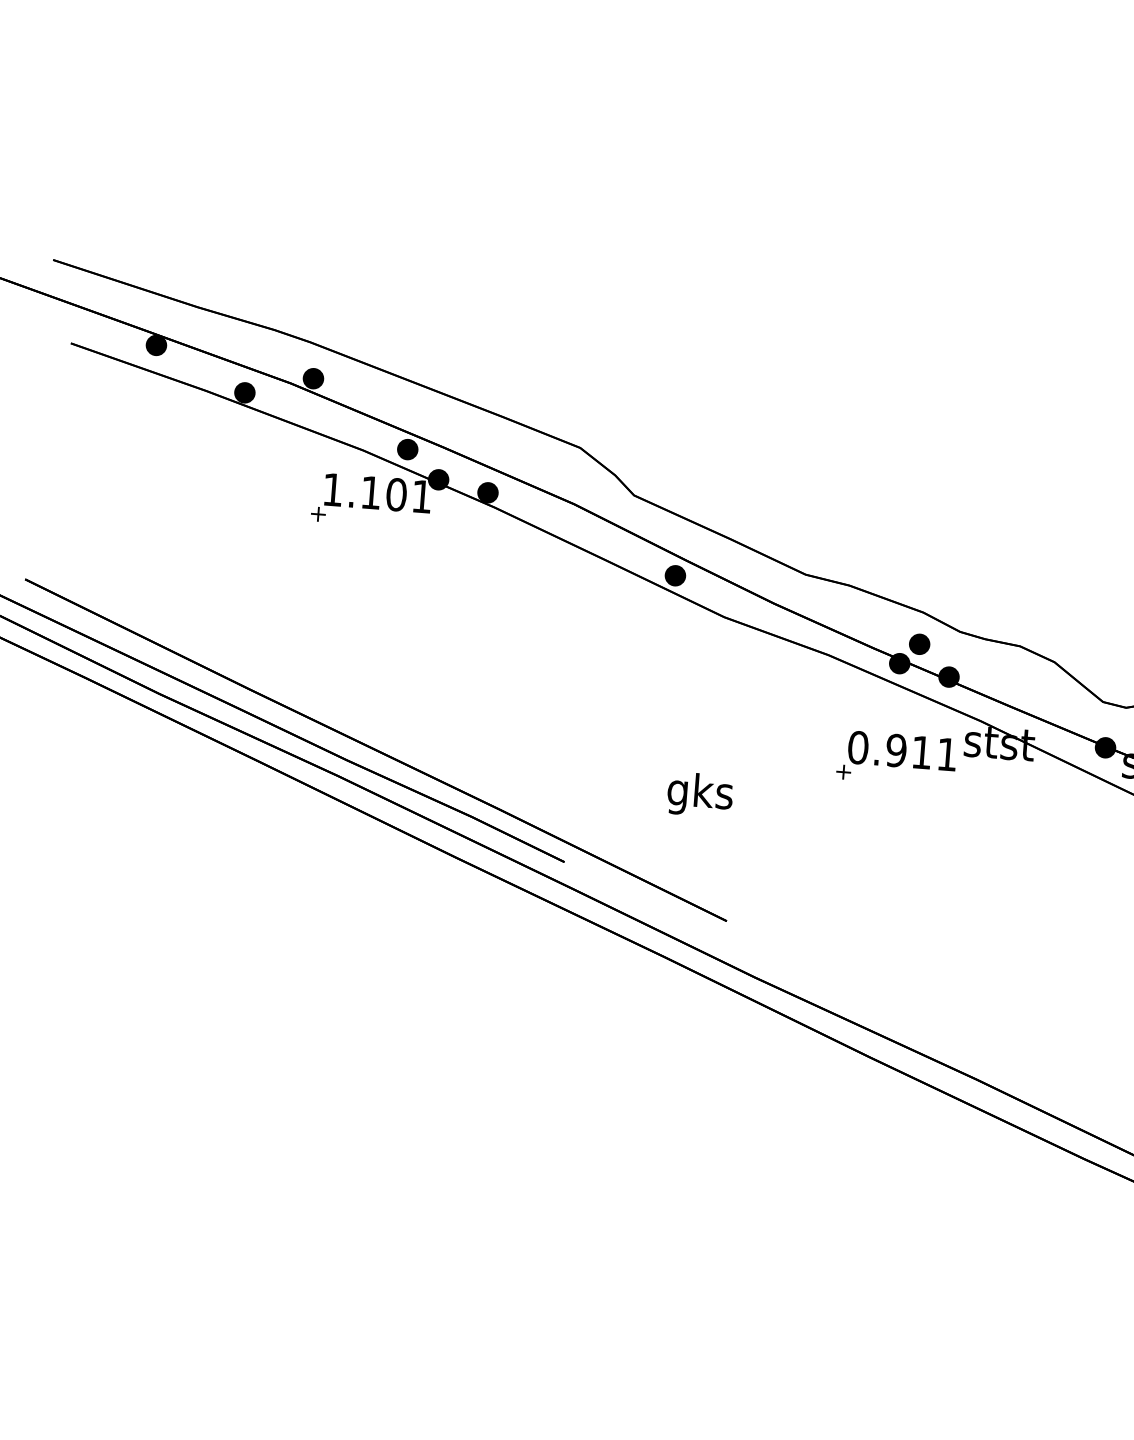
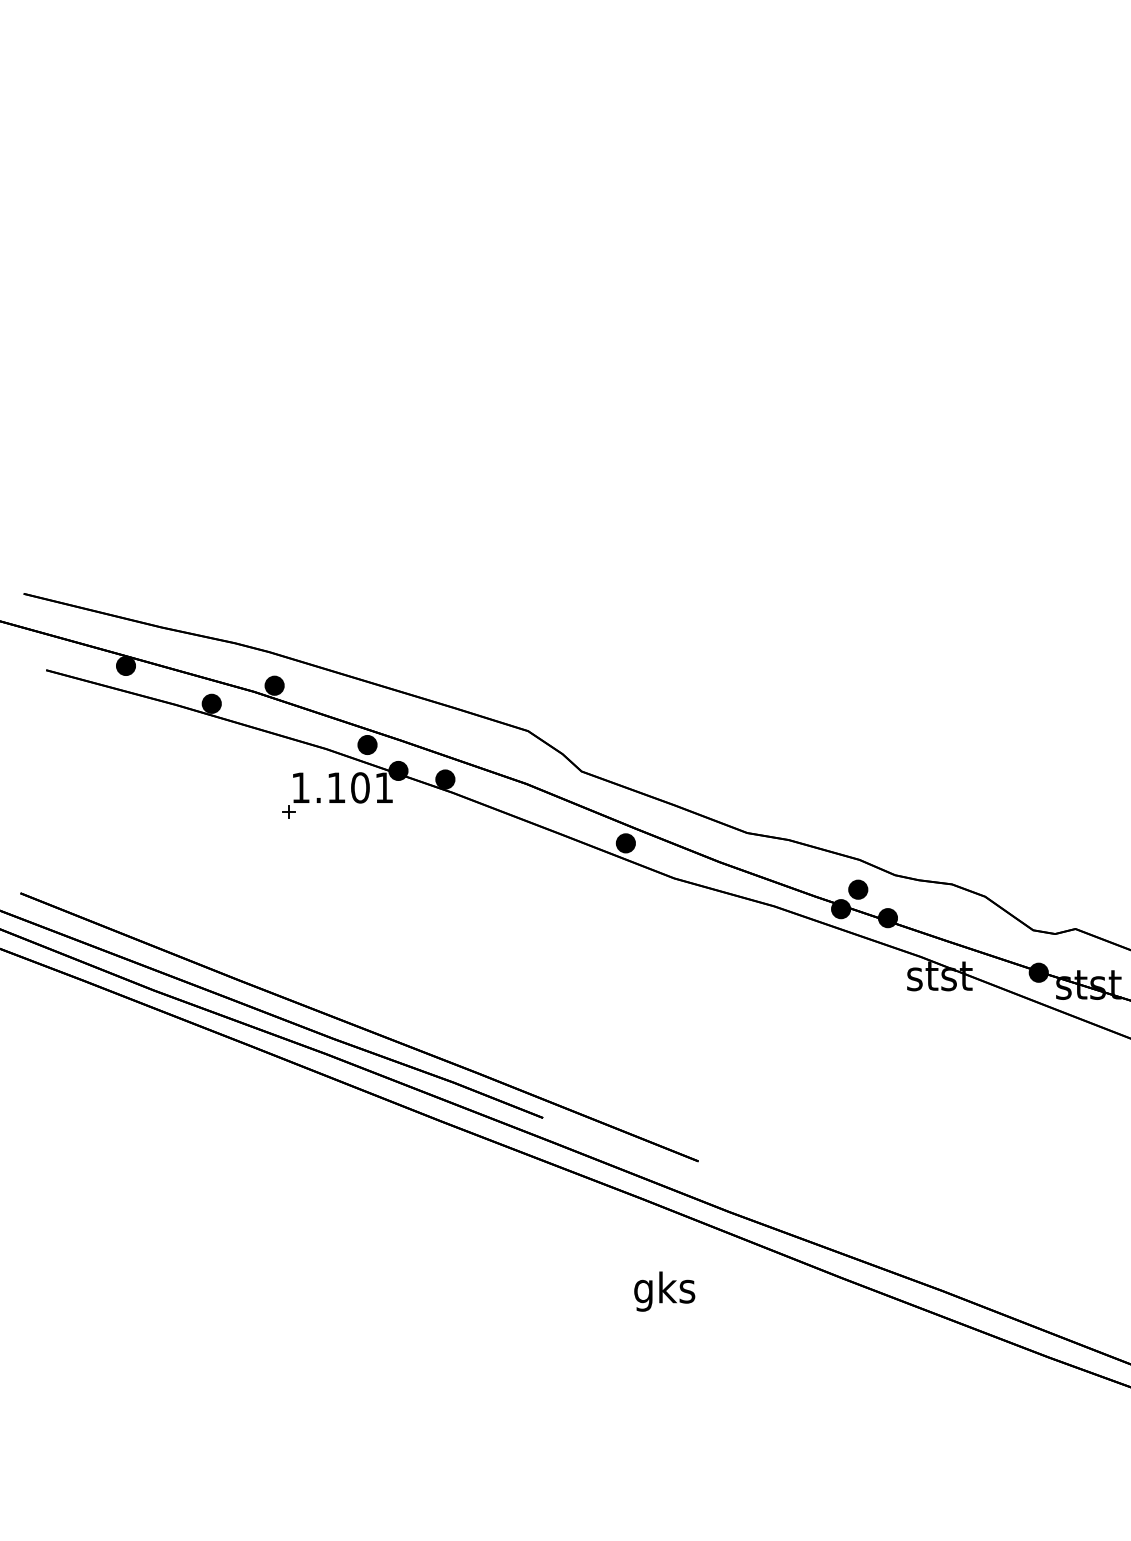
part: (897, 758) -> (845, 997), removed
text: (700, 794) -> (664, 1291), moved

